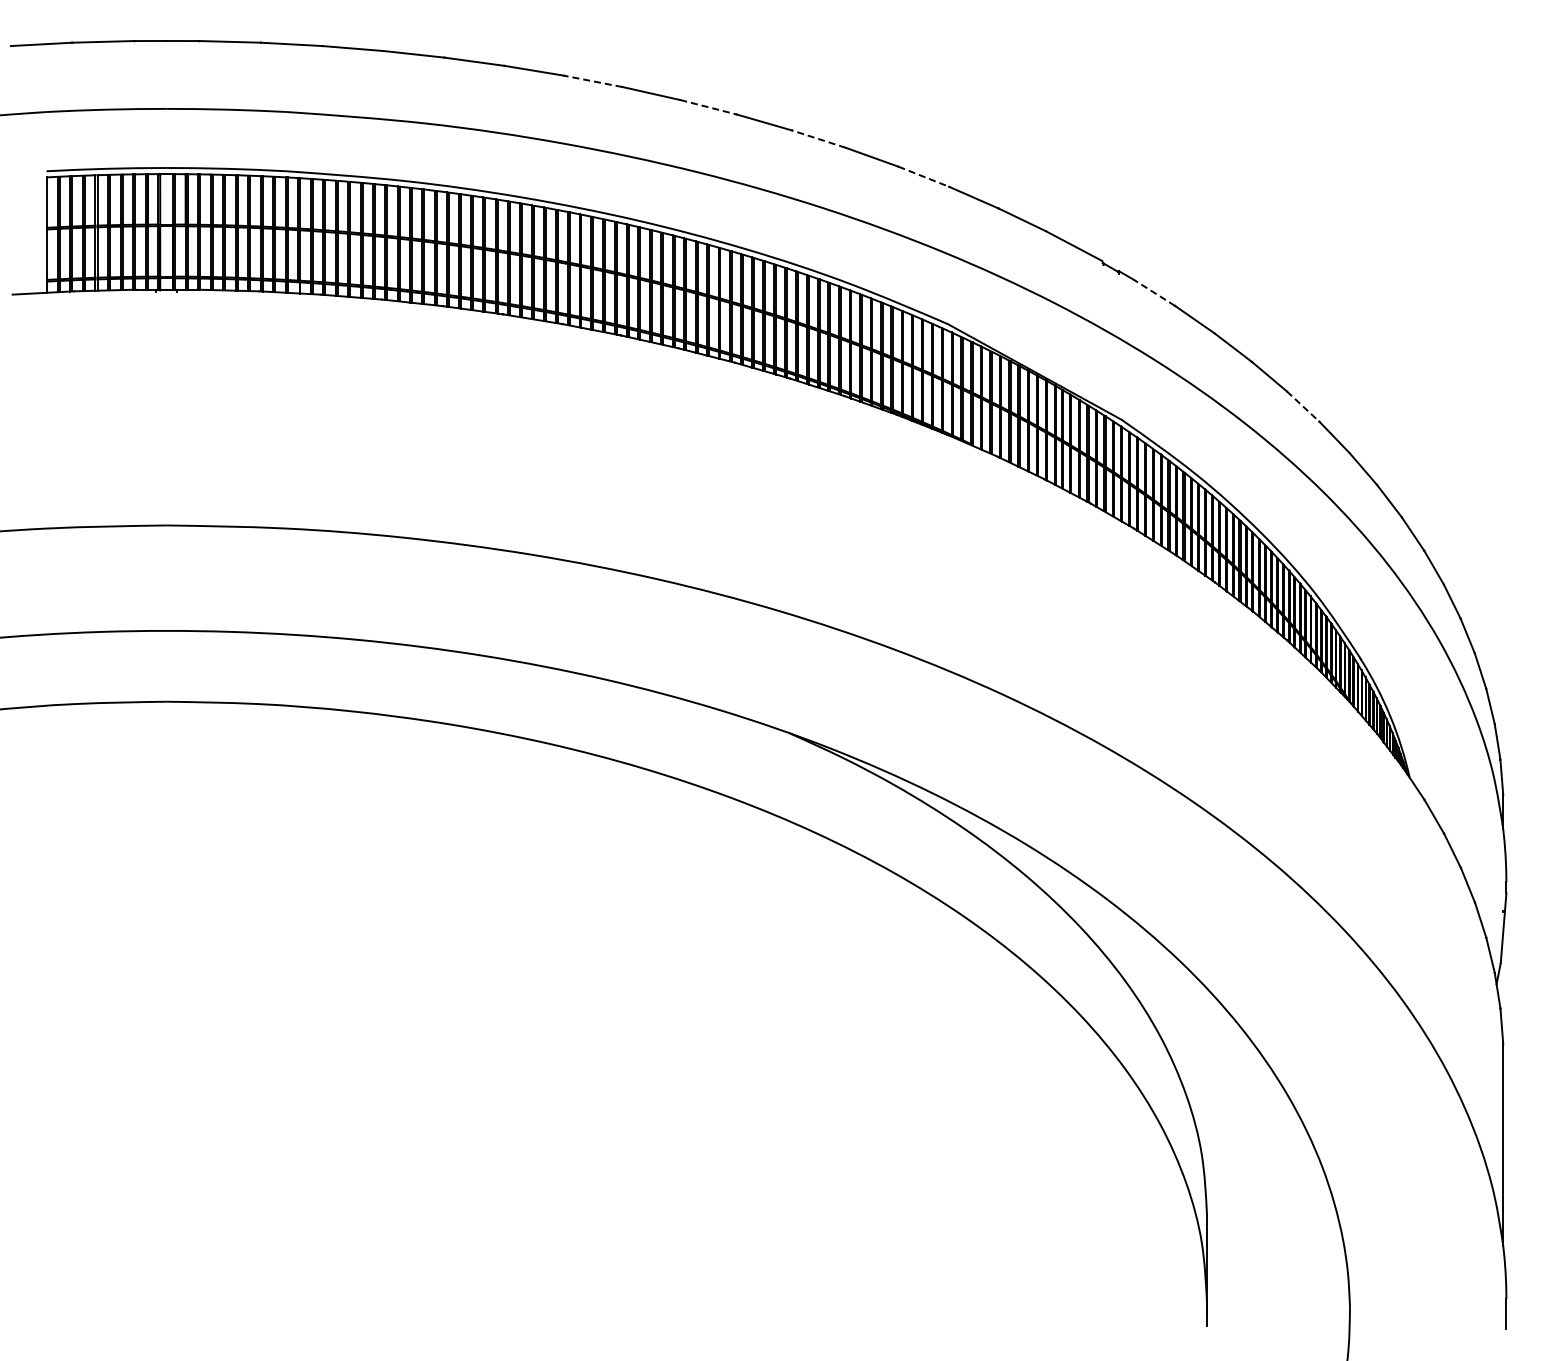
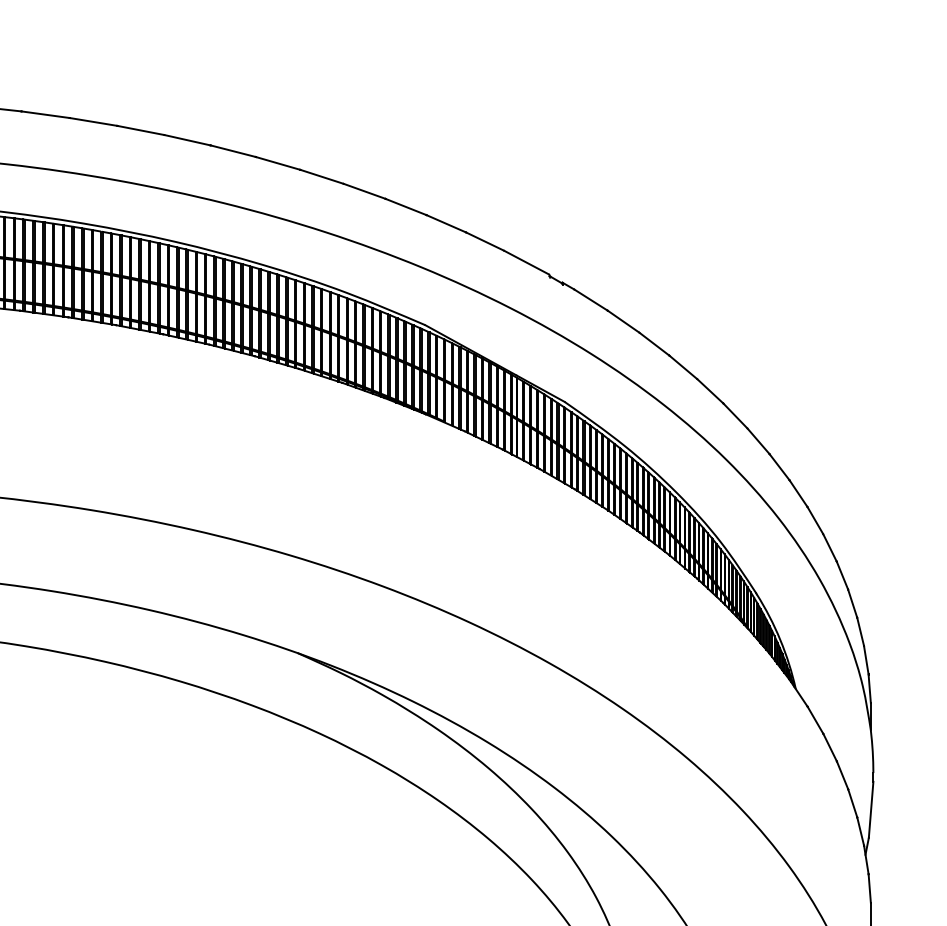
line: (593, 81) -> (141, 130), dashed -> solid
line: (708, 107) -> (233, 151), dashed -> solid
line: (818, 138) -> (321, 176), dashed -> solid
line: (924, 176) -> (406, 206), dashed -> solid
line: (1154, 292) -> (591, 299), dashed -> solid
line: (1303, 406) -> (710, 391), dashed -> solid

